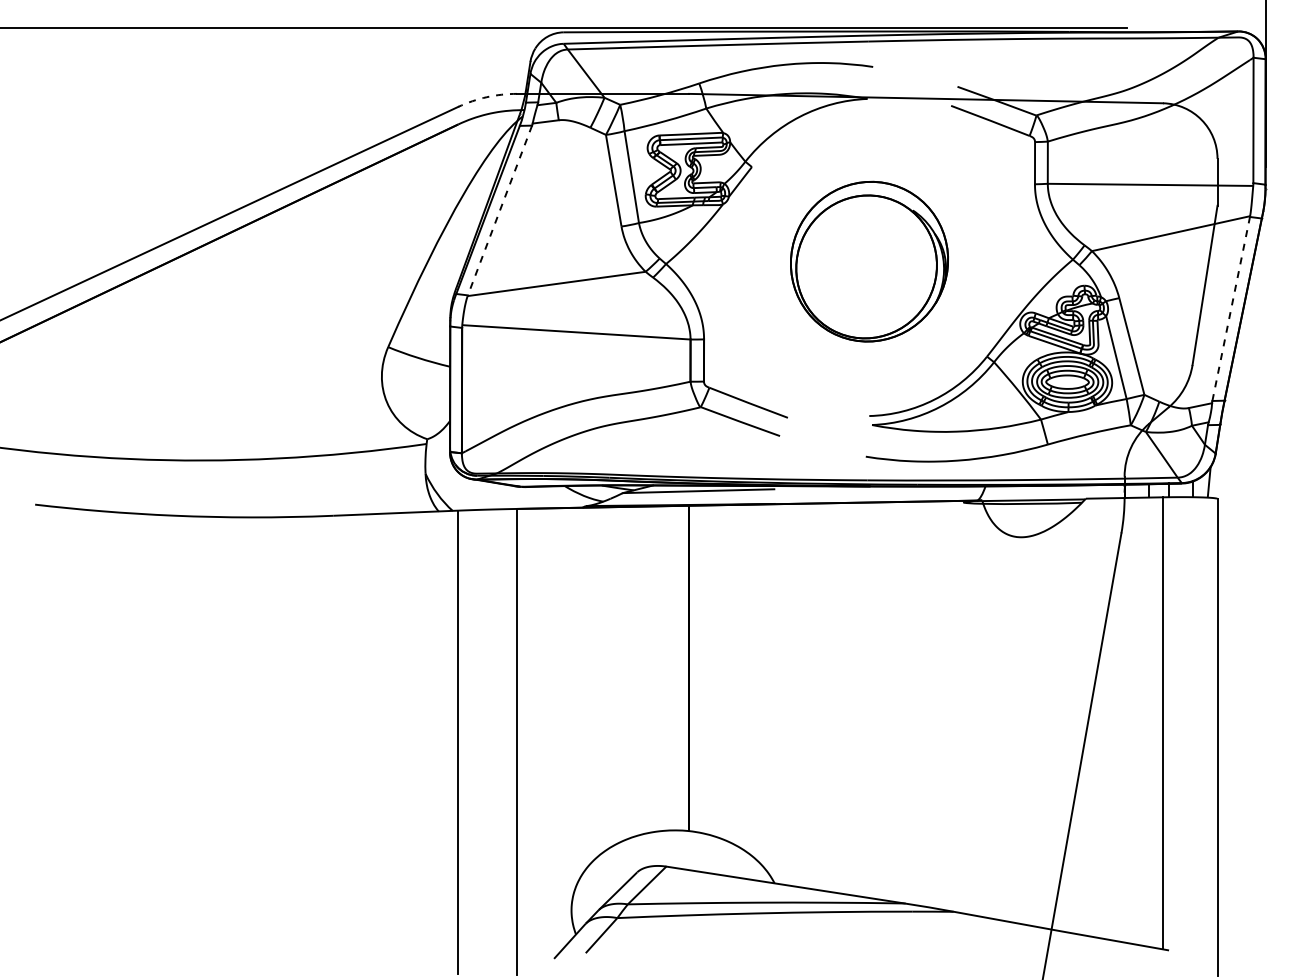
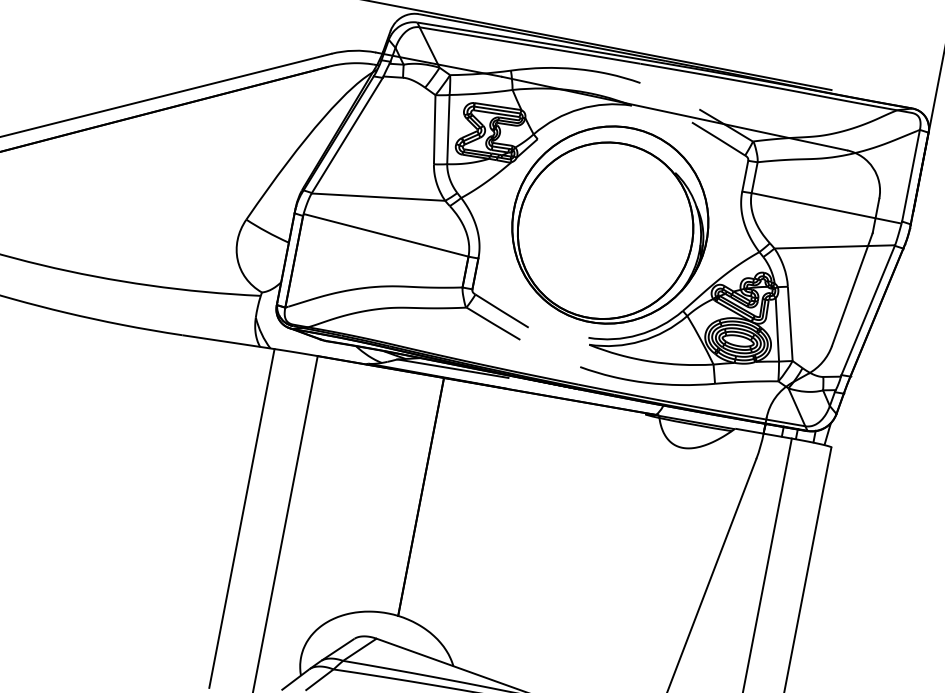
arc: (486, 97) -> (353, 50), dashed -> solid
line: (499, 210) -> (346, 135), dashed -> solid
part: (869, 261) -> (610, 224), size x1.67
line: (1231, 308) -> (868, 310), dashed -> solid

